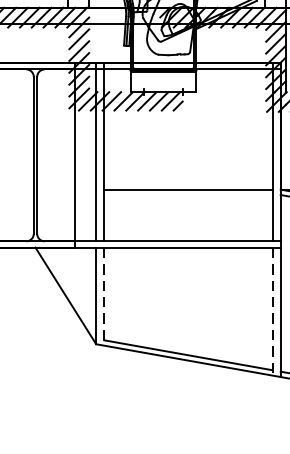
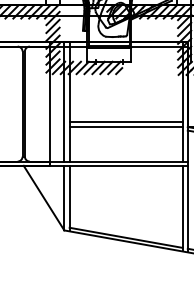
line: (187, 181) -> (125, 121), added
line: (103, 296) -> (69, 198), dashed -> solid
line: (272, 311) -> (182, 208), dashed -> solid

